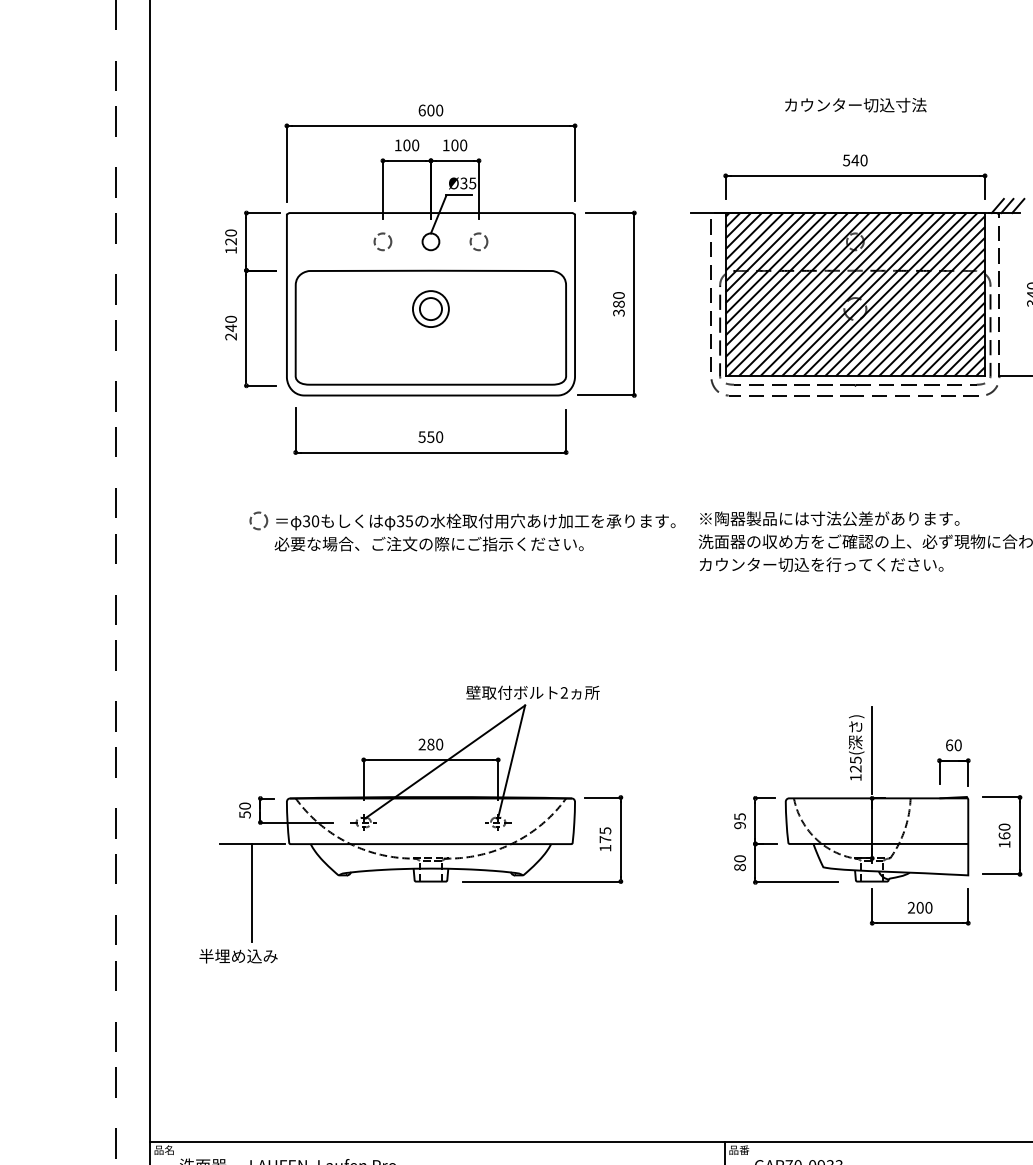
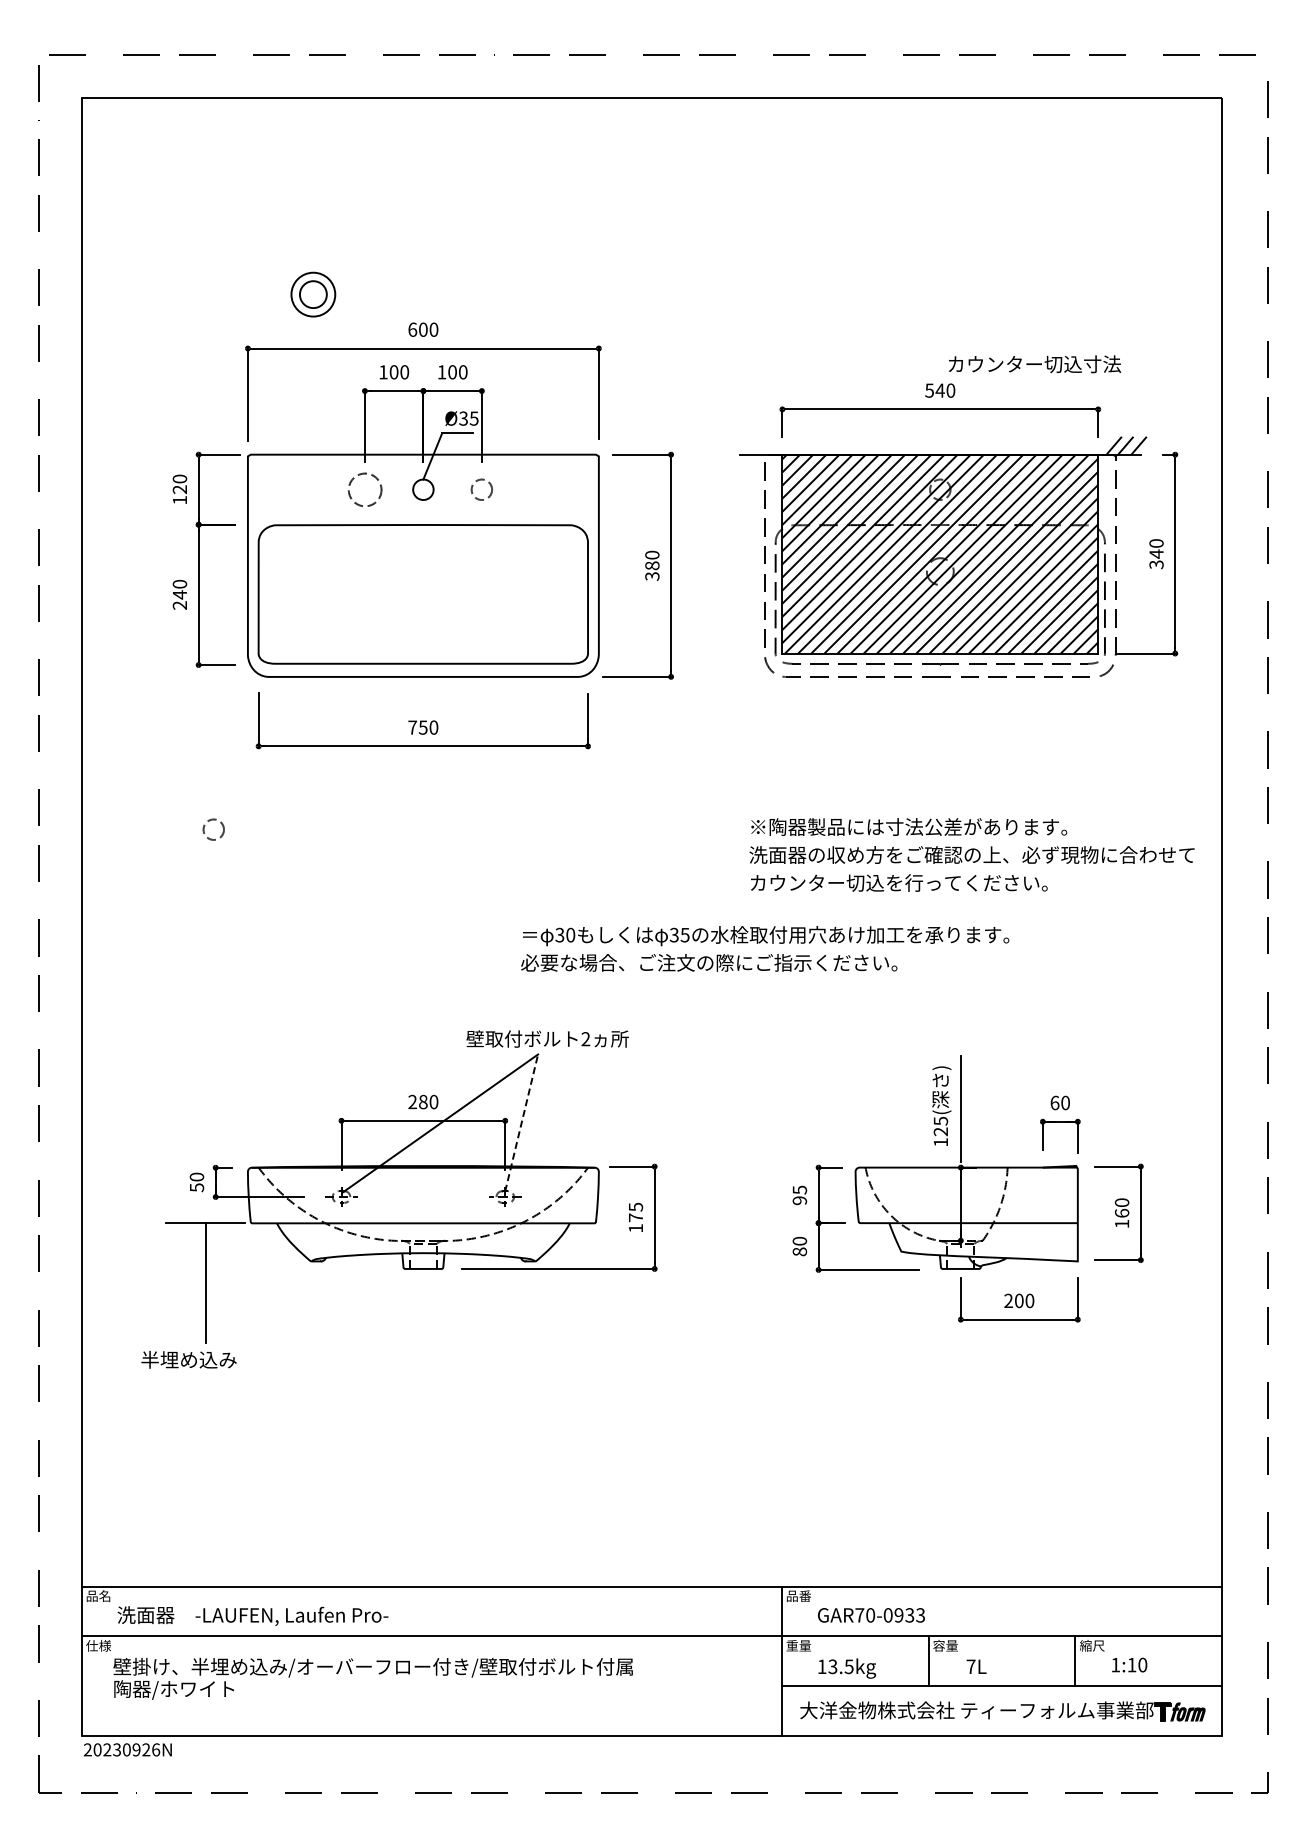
text: (855, 105) -> (1034, 364), moved
circle: (382, 241) -> (364, 489), size x1.6
part: (431, 308) -> (313, 294), moved
text: (422, 437) -> (412, 727), 550 -> 750
text: (475, 532) -> (765, 948), moved
line: (511, 762) -> (521, 1123), solid -> dashed

